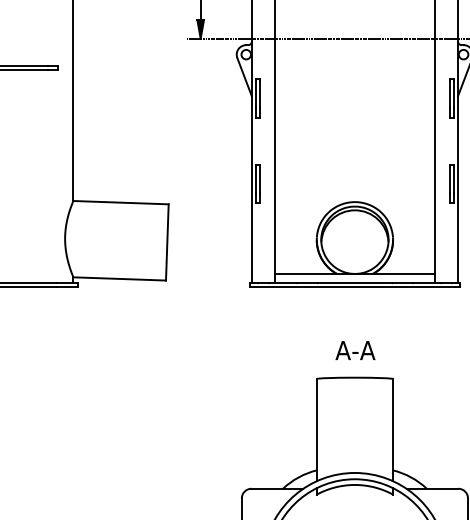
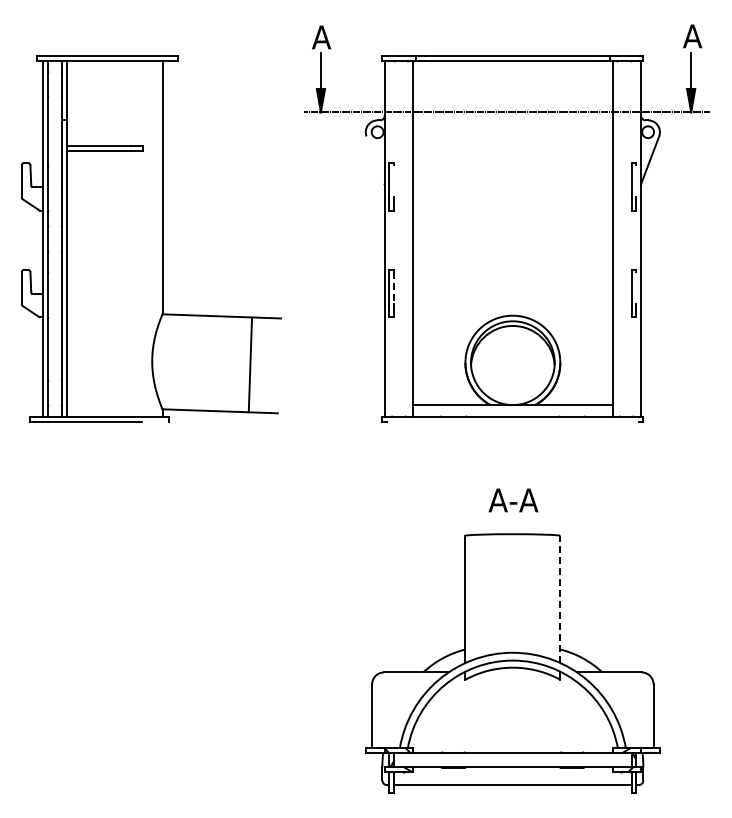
line: (244, 76) -> (375, 159), removed
line: (259, 94) -> (394, 181), removed
line: (454, 94) -> (636, 181), removed
line: (259, 180) -> (394, 288), solid -> dashed
line: (454, 180) -> (636, 288), removed
line: (167, 242) -> (250, 364), moved
line: (67, 287) -> (155, 421), removed
line: (354, 287) -> (512, 421), removed
line: (393, 430) -> (560, 599), solid -> dashed

